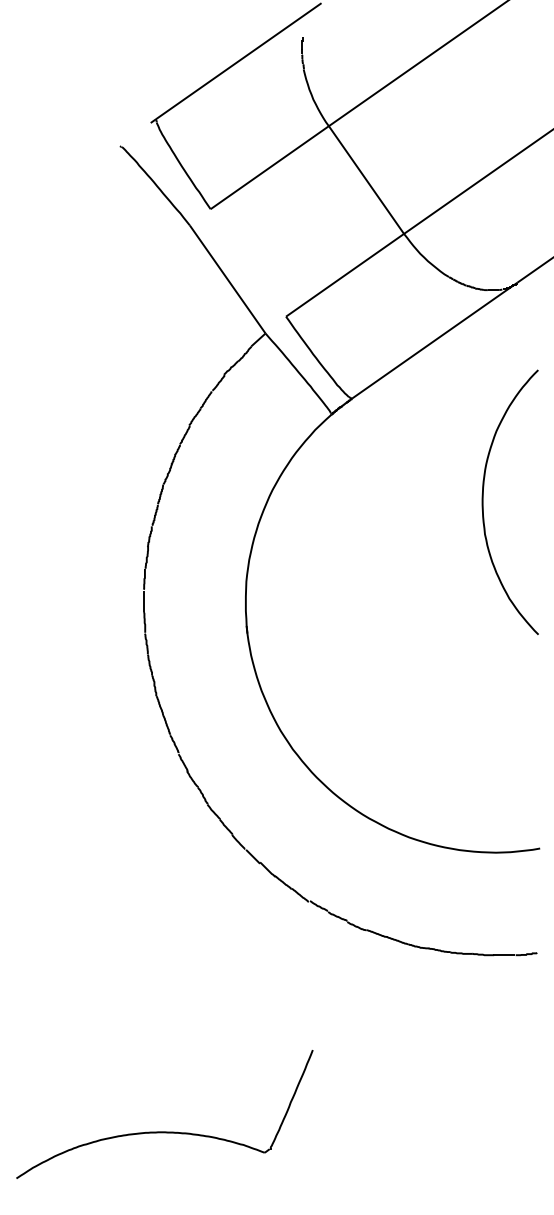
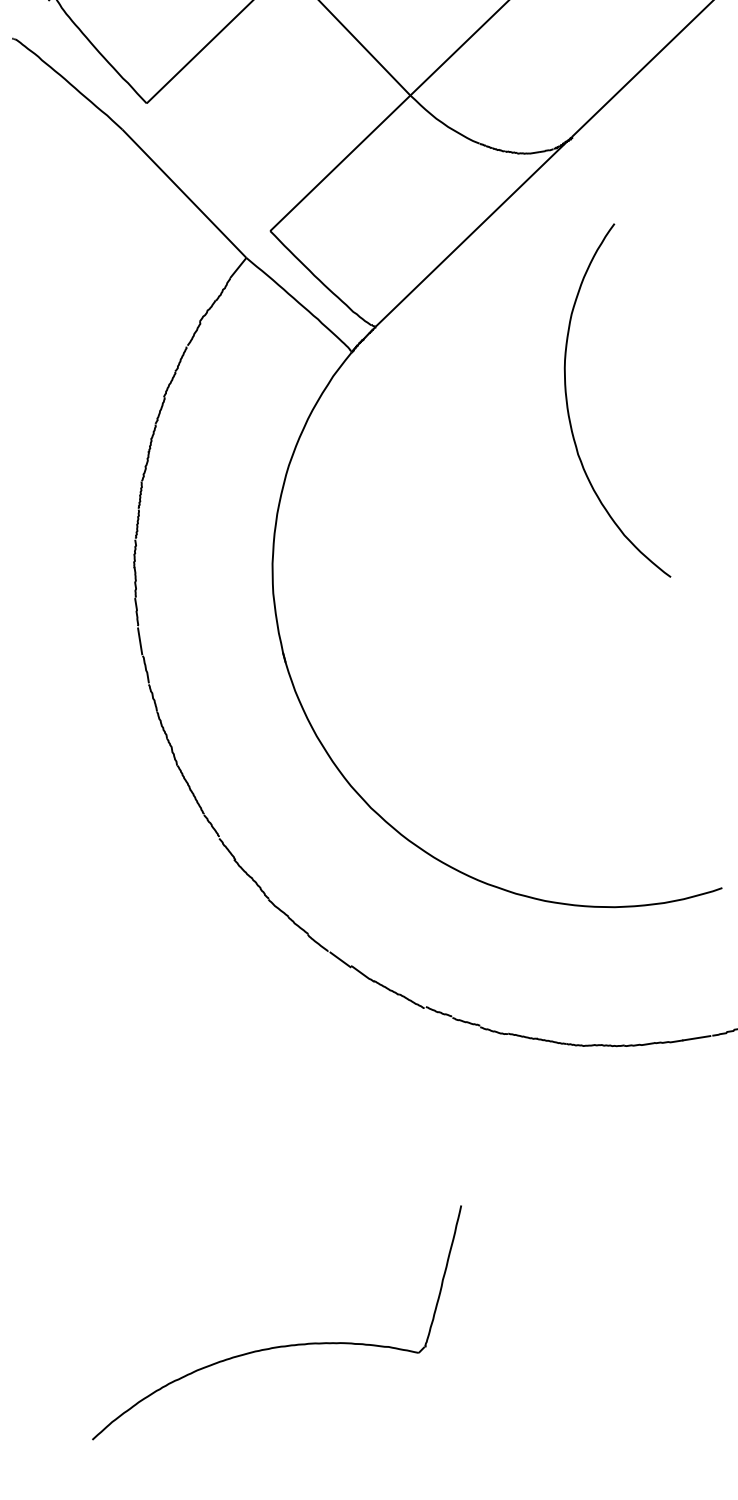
curve: (483, 501) -> (569, 410), moved

